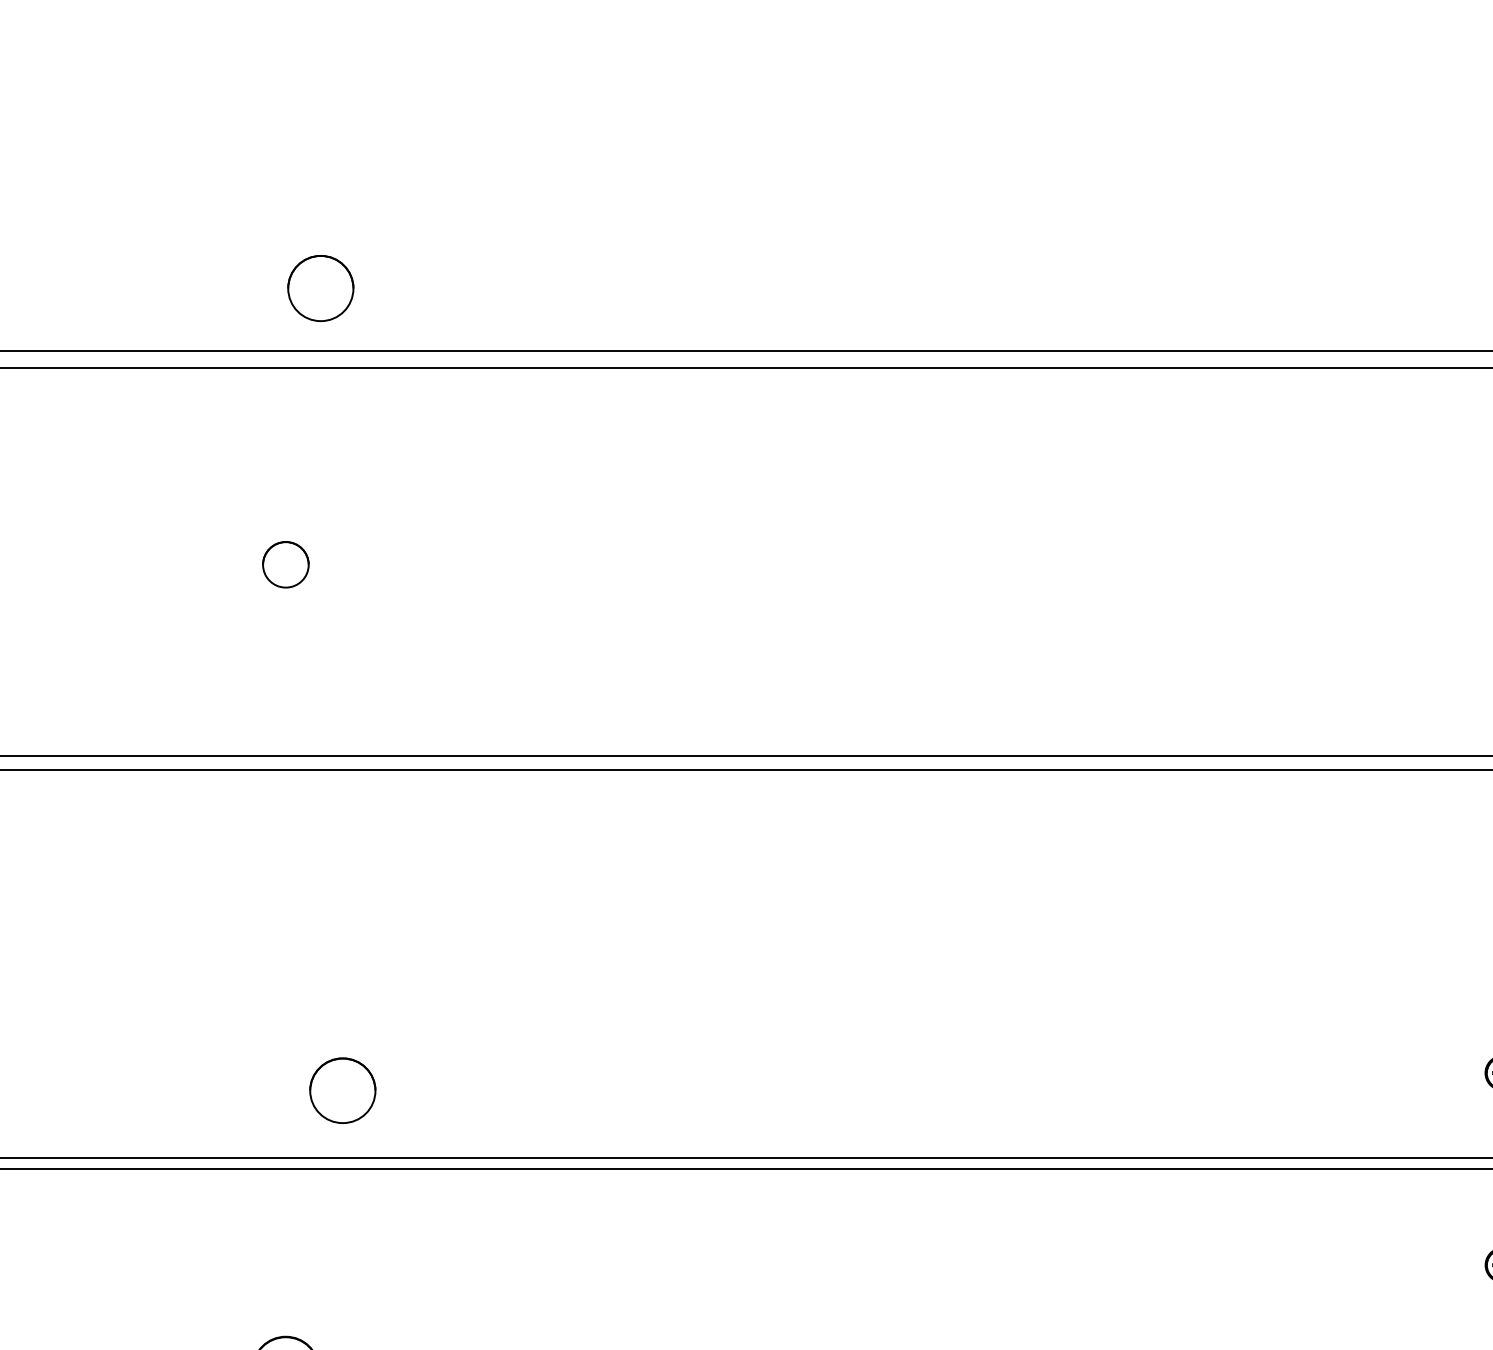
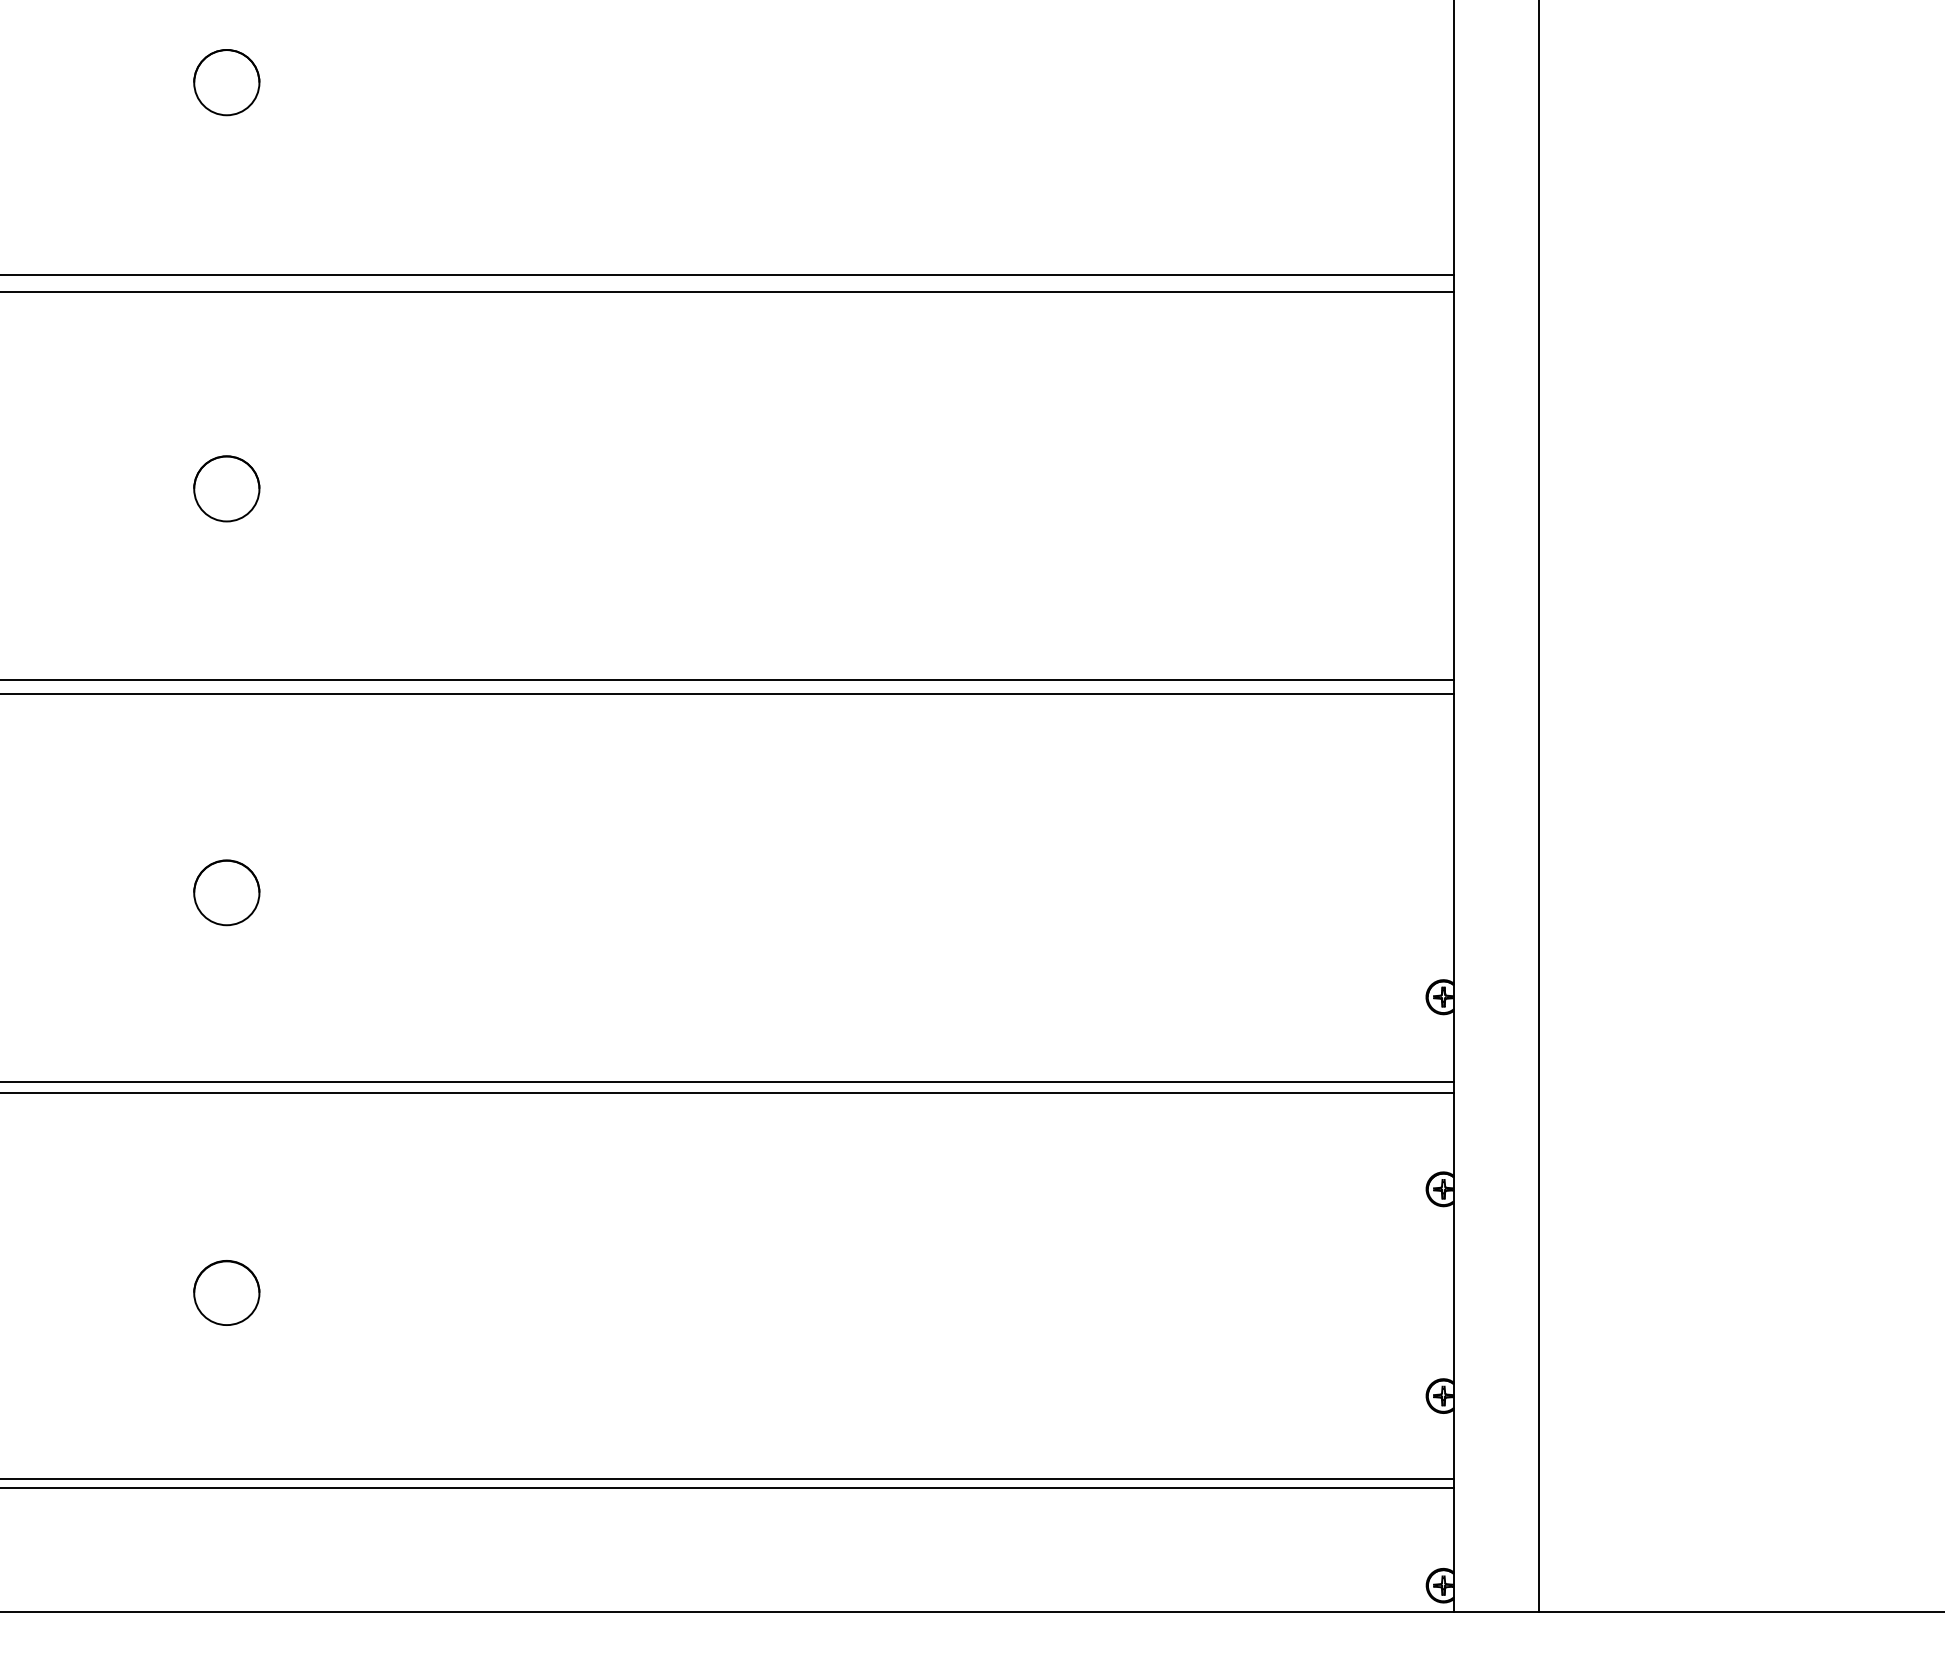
part: (320, 288) -> (226, 82), moved
part: (285, 564) -> (226, 488), size x1.43
part: (342, 1090) -> (226, 892), moved

